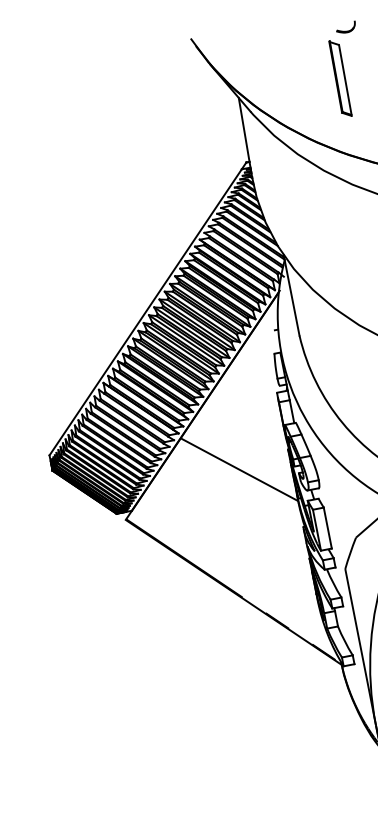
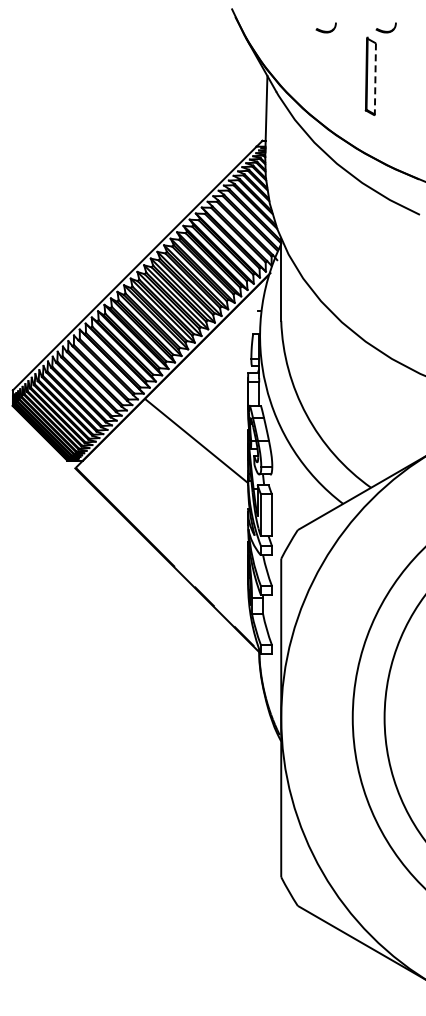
part: (286, 39) -> (325, 27), added
line: (345, 80) -> (375, 79), solid -> dashed

